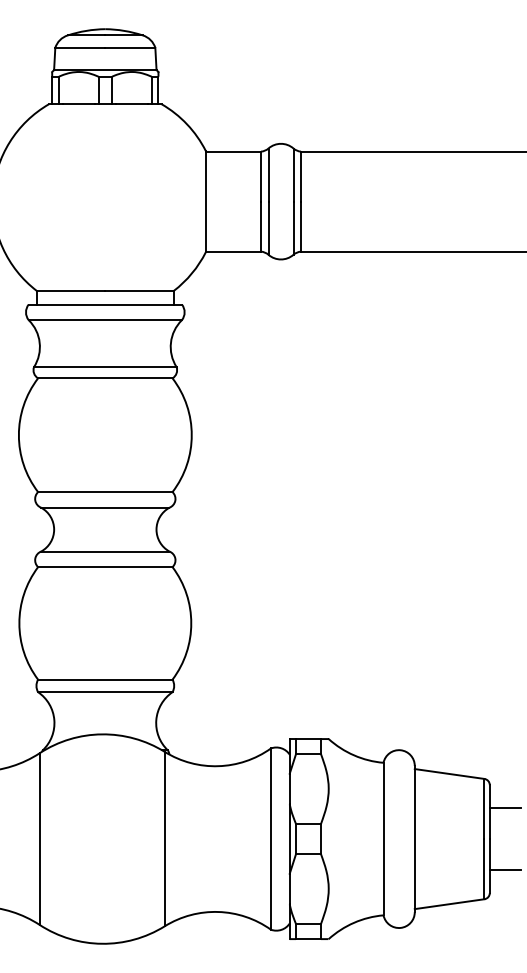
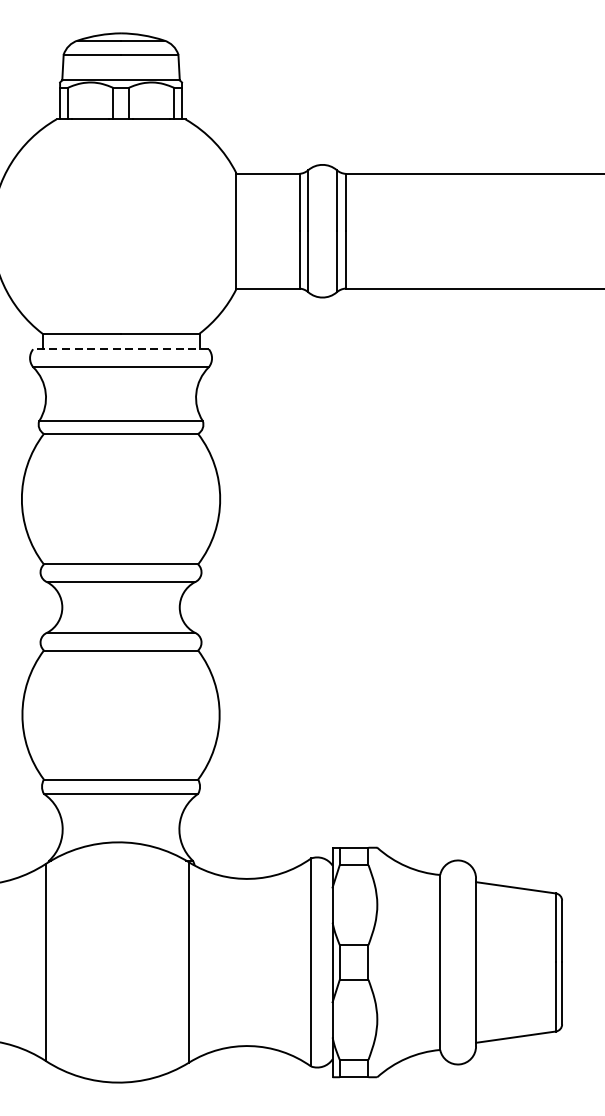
line: (105, 304) -> (121, 349), solid -> dashed
line: (505, 807) -> (580, 926), removed
line: (505, 870) -> (580, 998), removed

